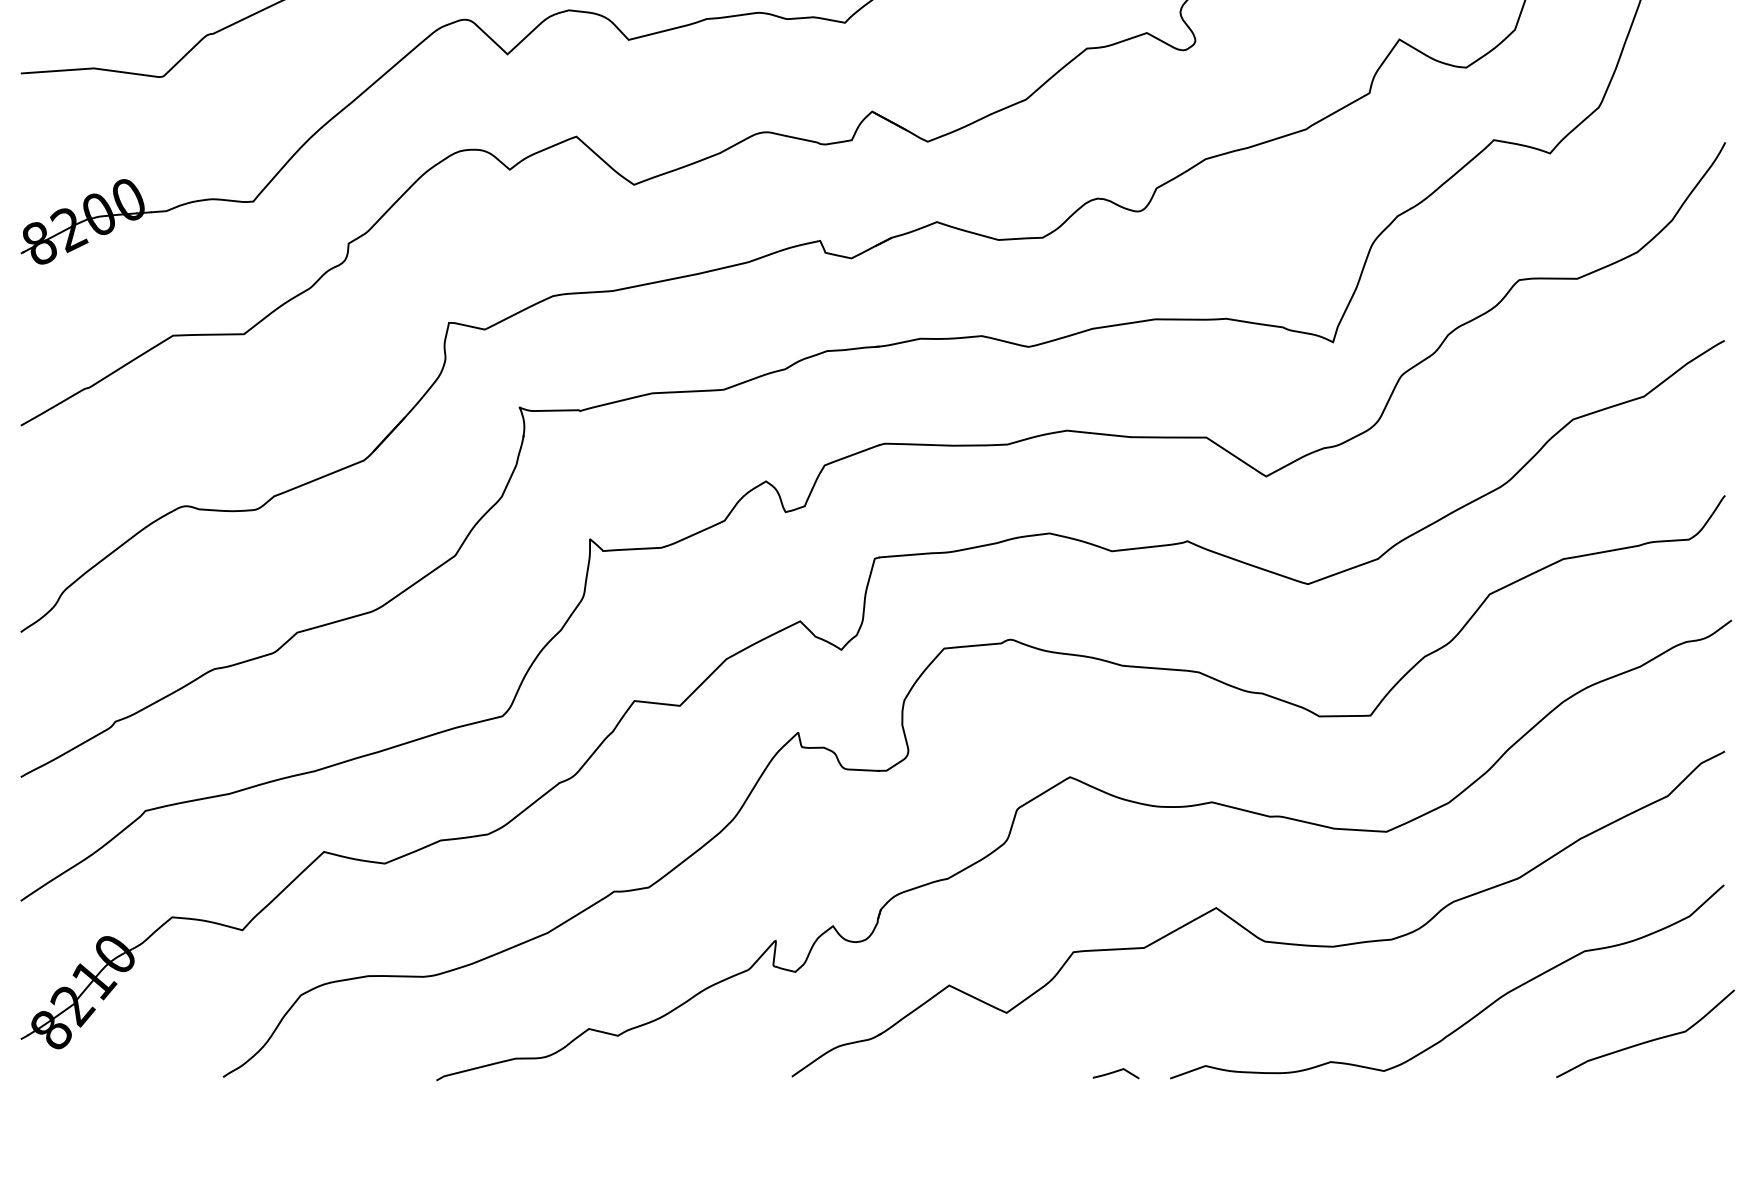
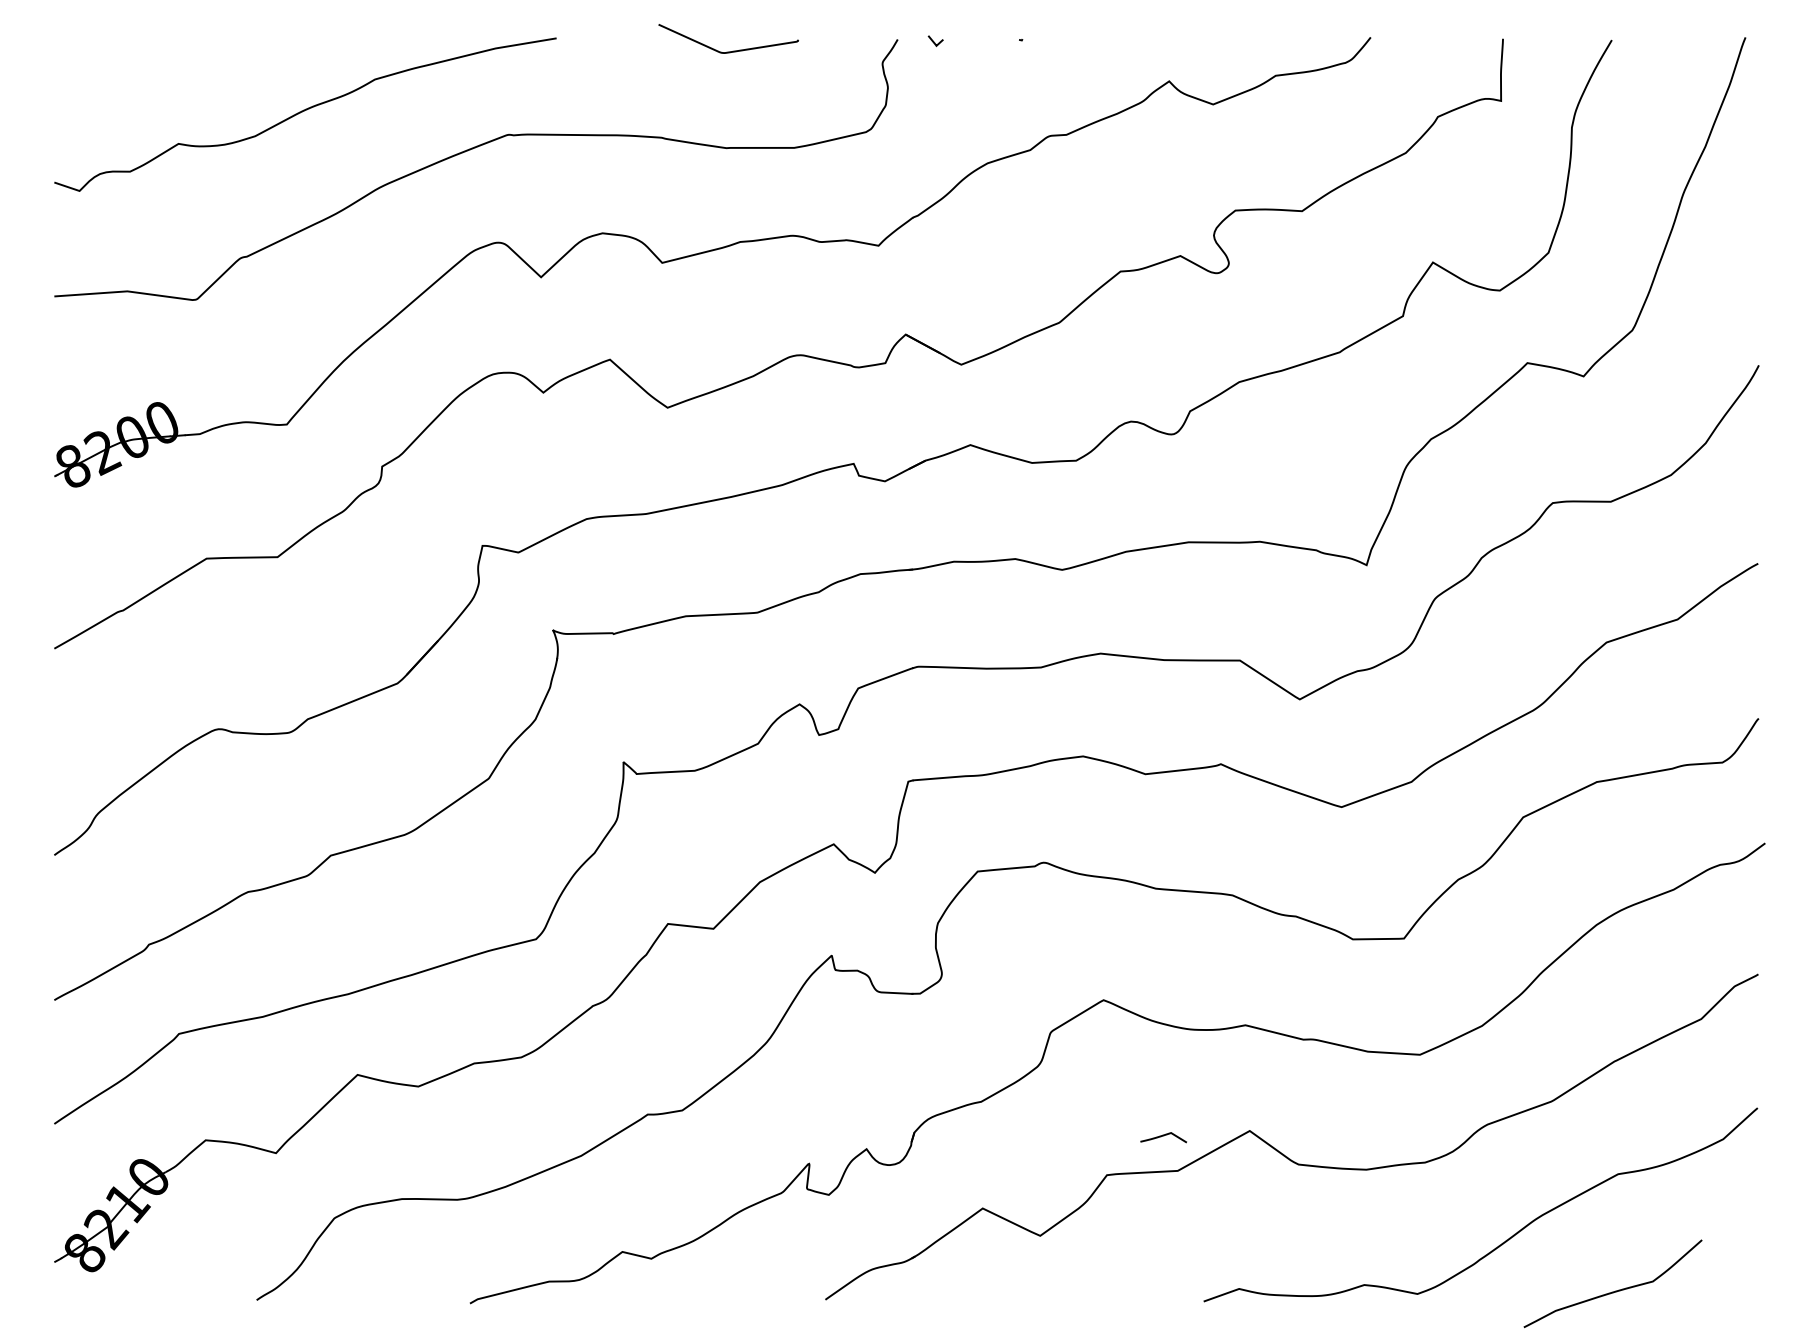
curve: (1647, 1040) -> (1615, 1290), moved
curve: (1115, 1072) -> (1163, 1136), moved

